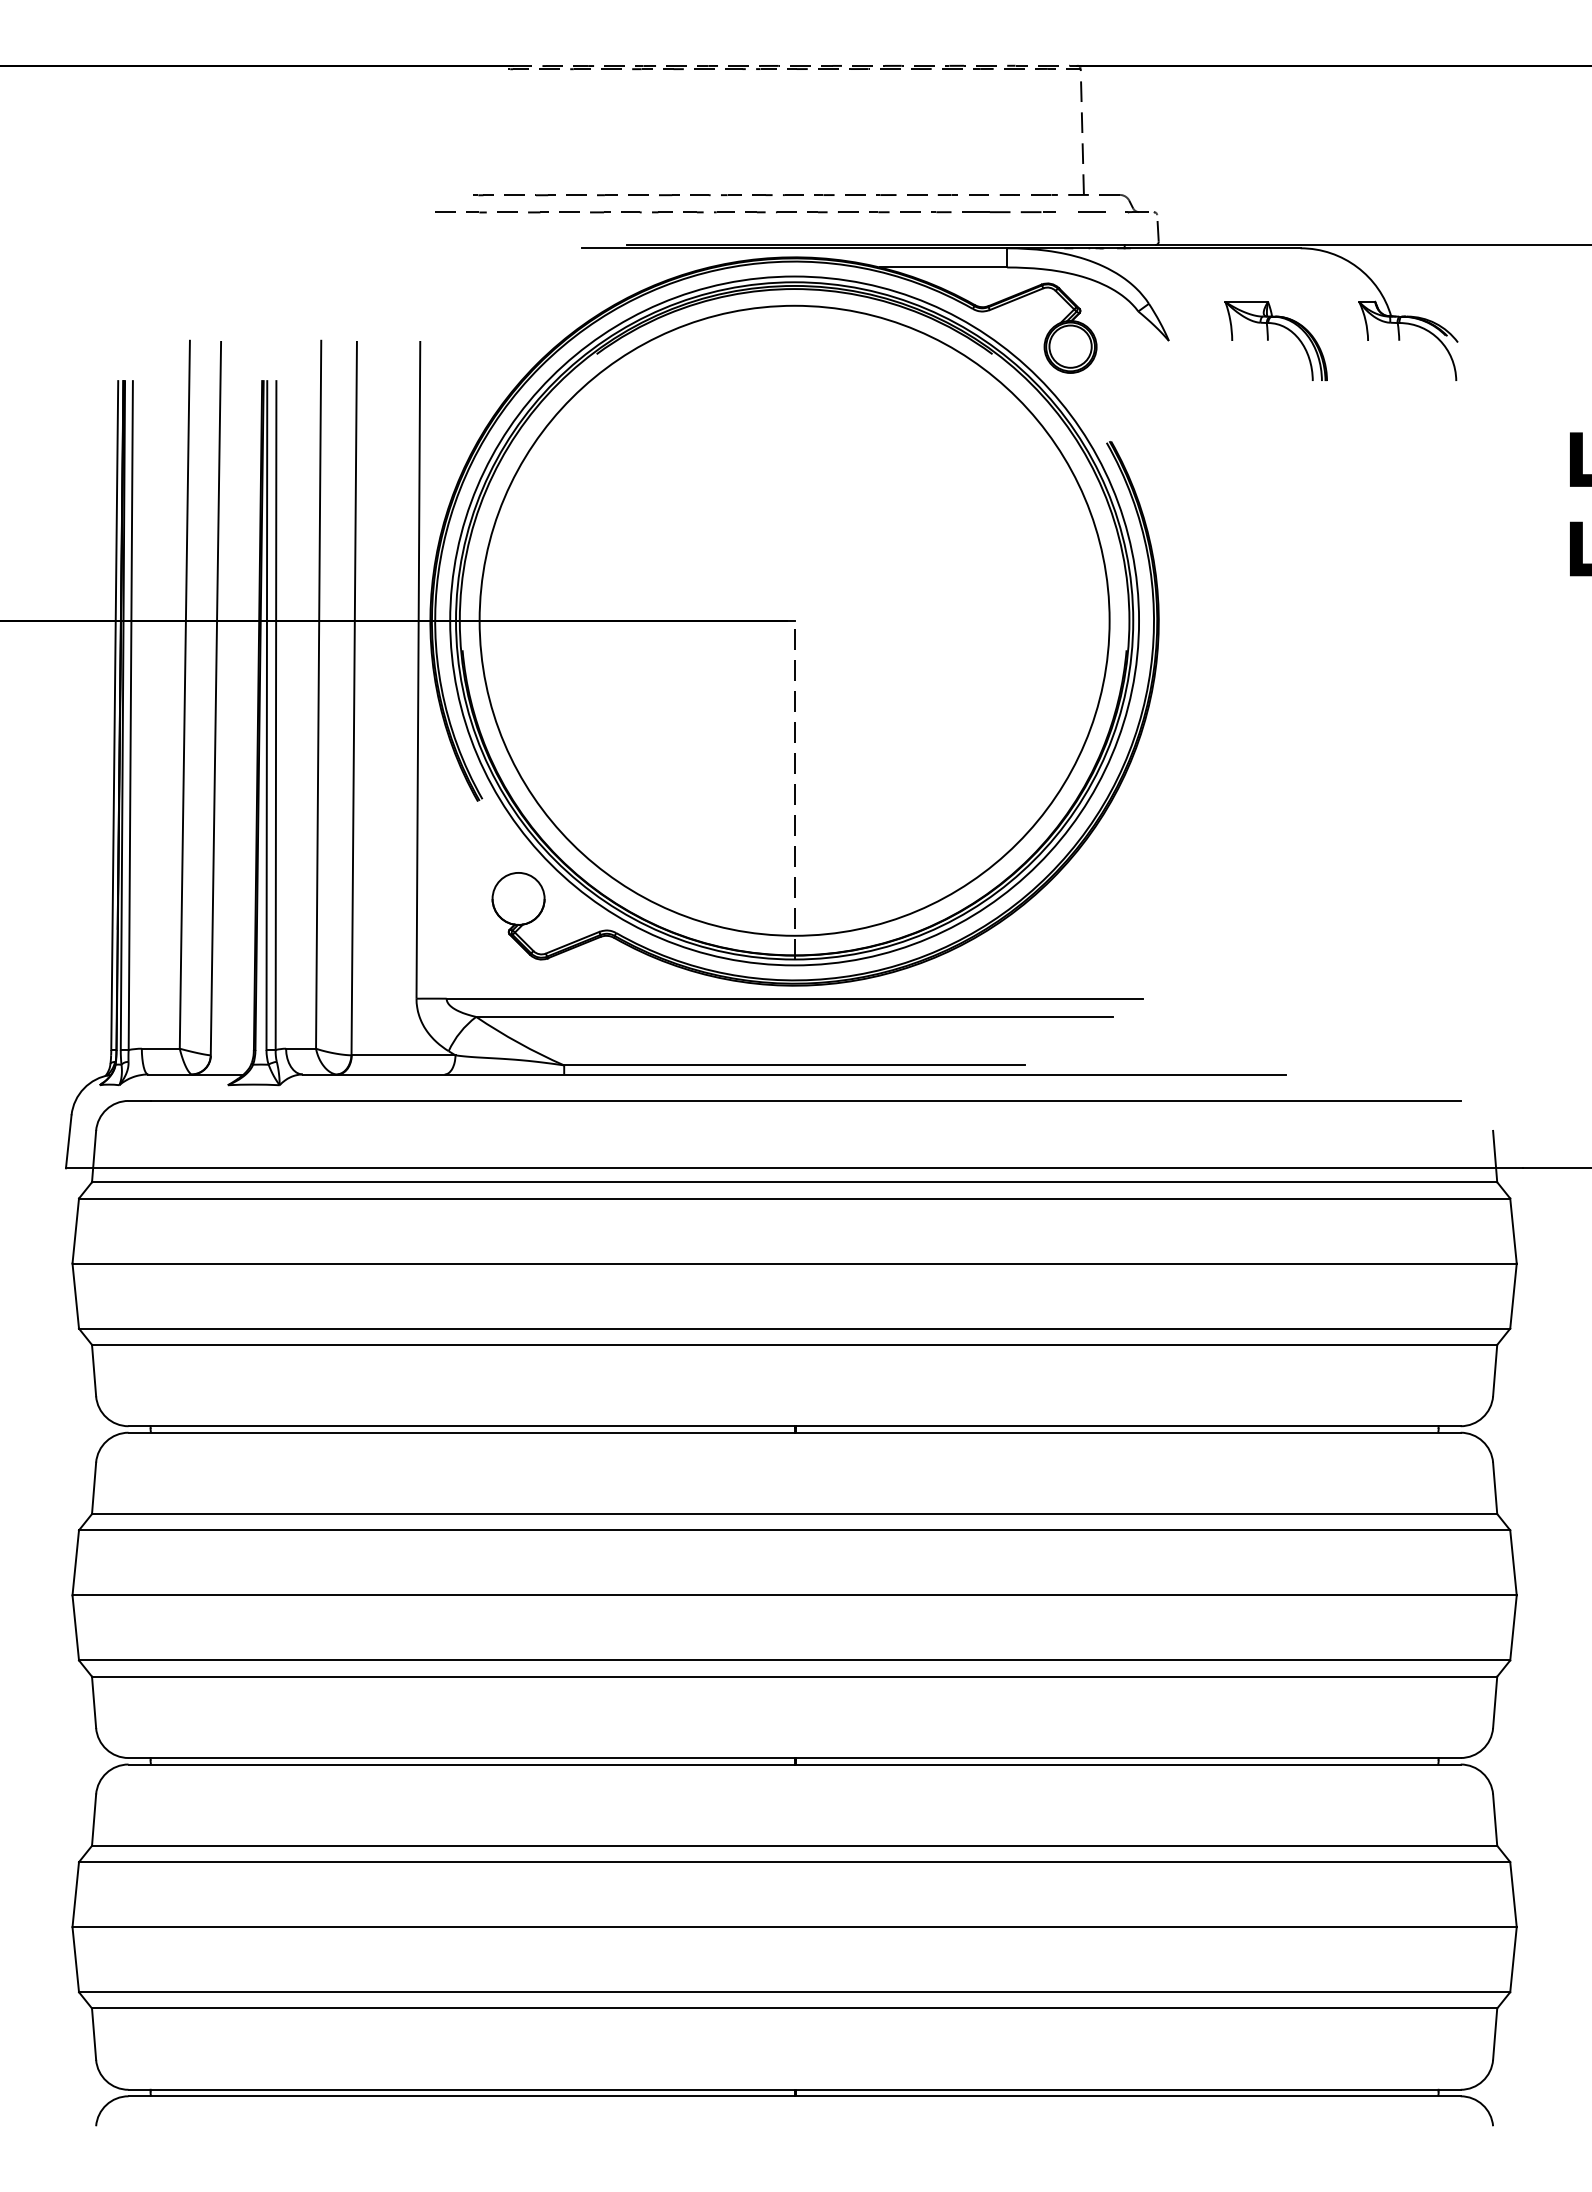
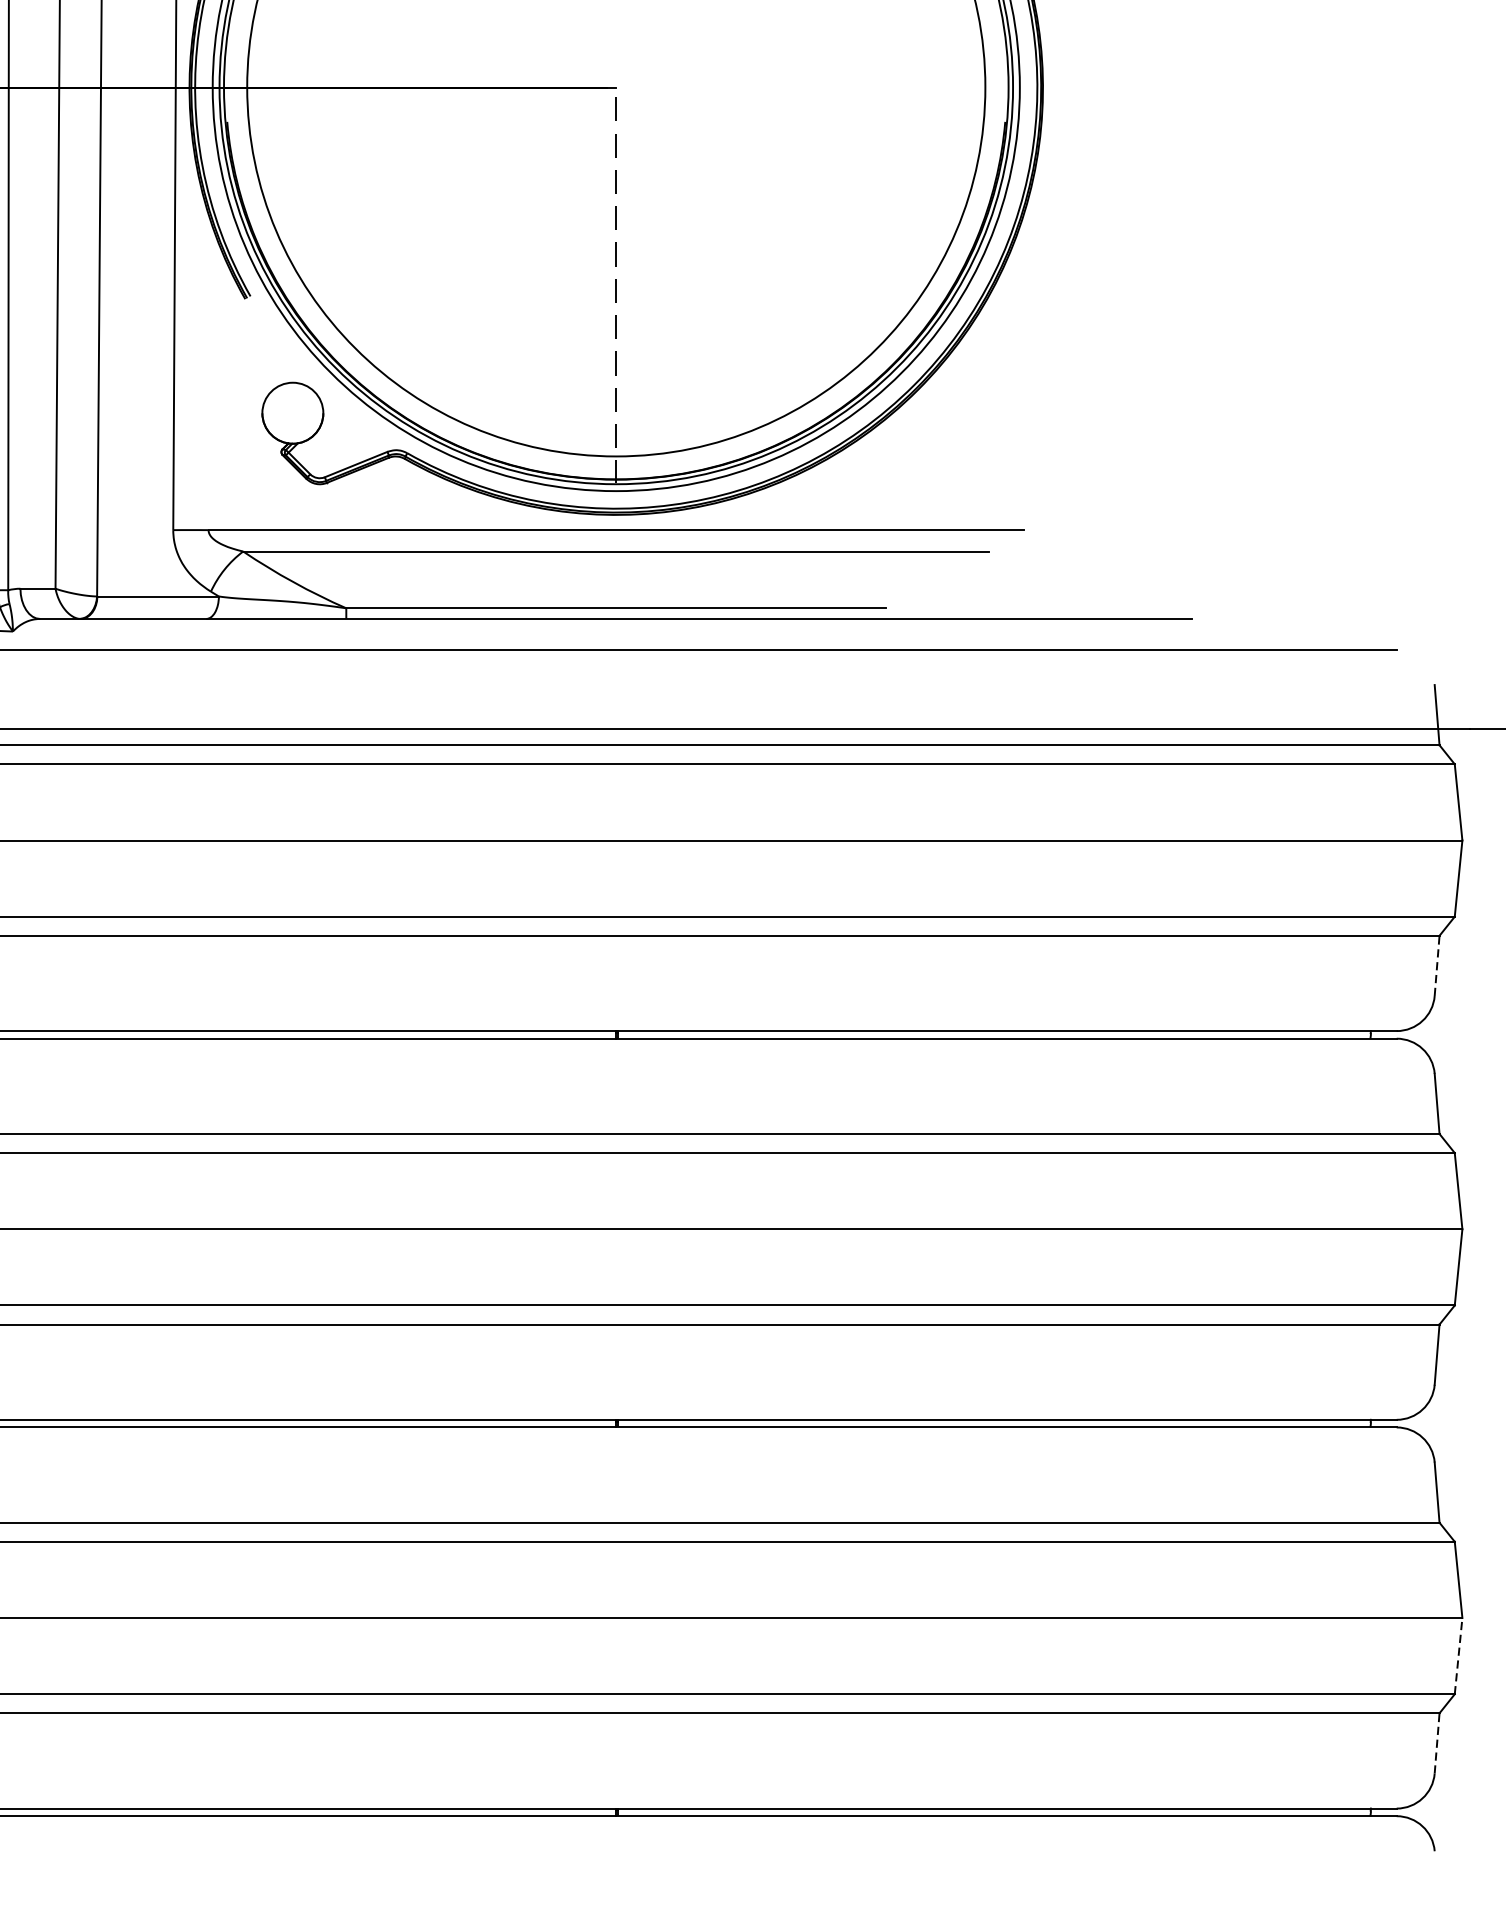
line: (1495, 1370) -> (1437, 965), solid -> dashed
line: (1513, 1959) -> (1458, 1655), solid -> dashed
line: (1495, 2034) -> (1437, 1743), solid -> dashed

